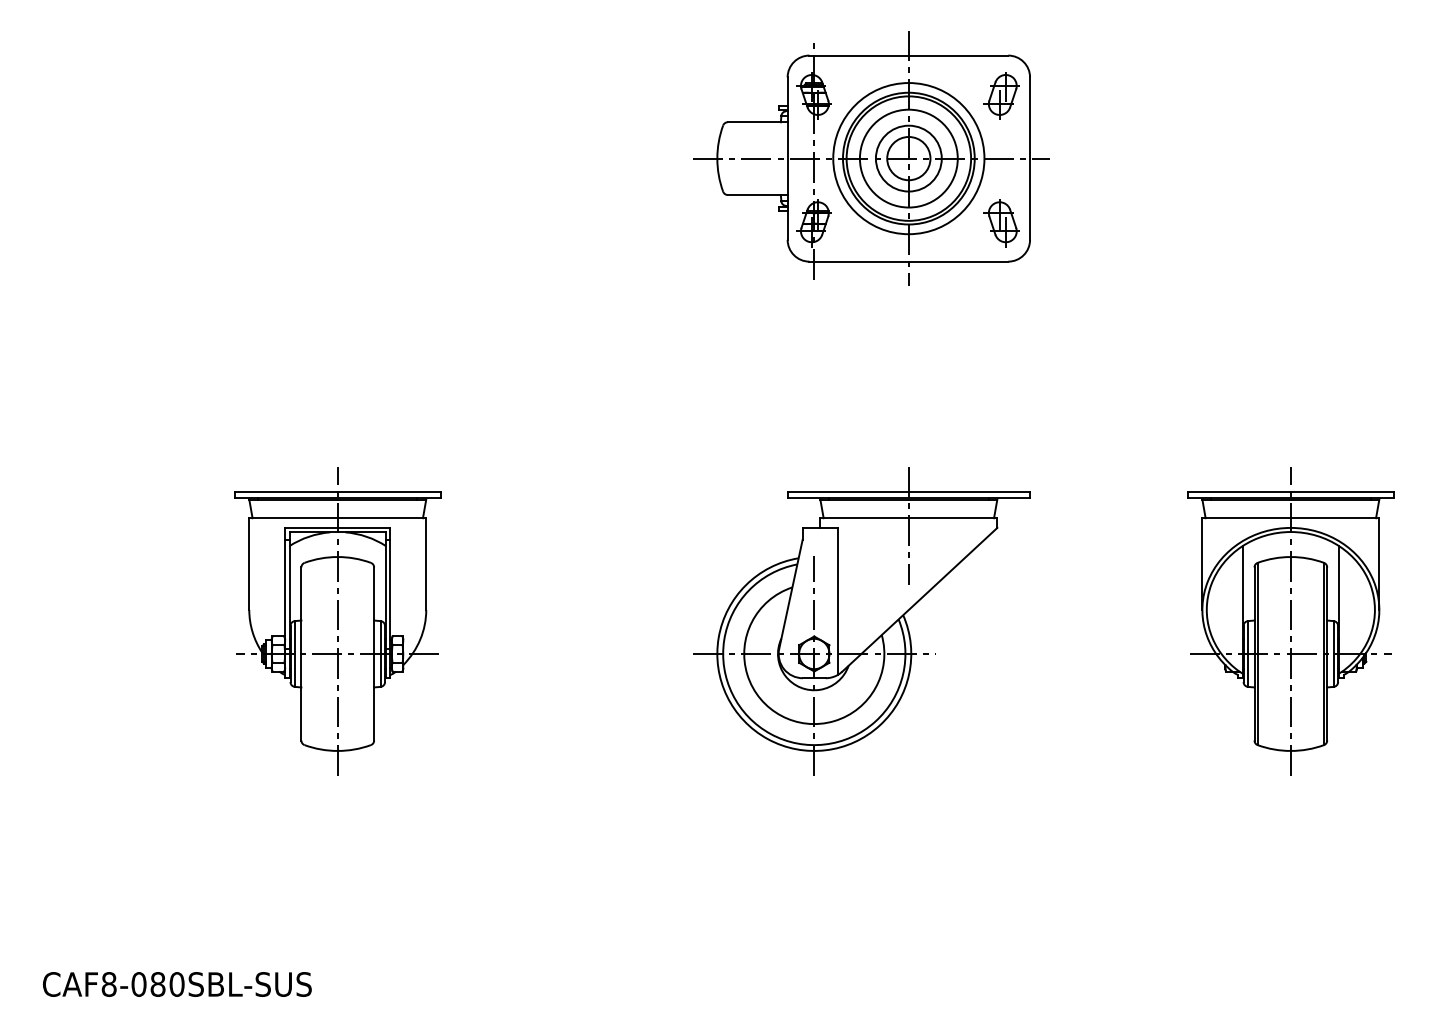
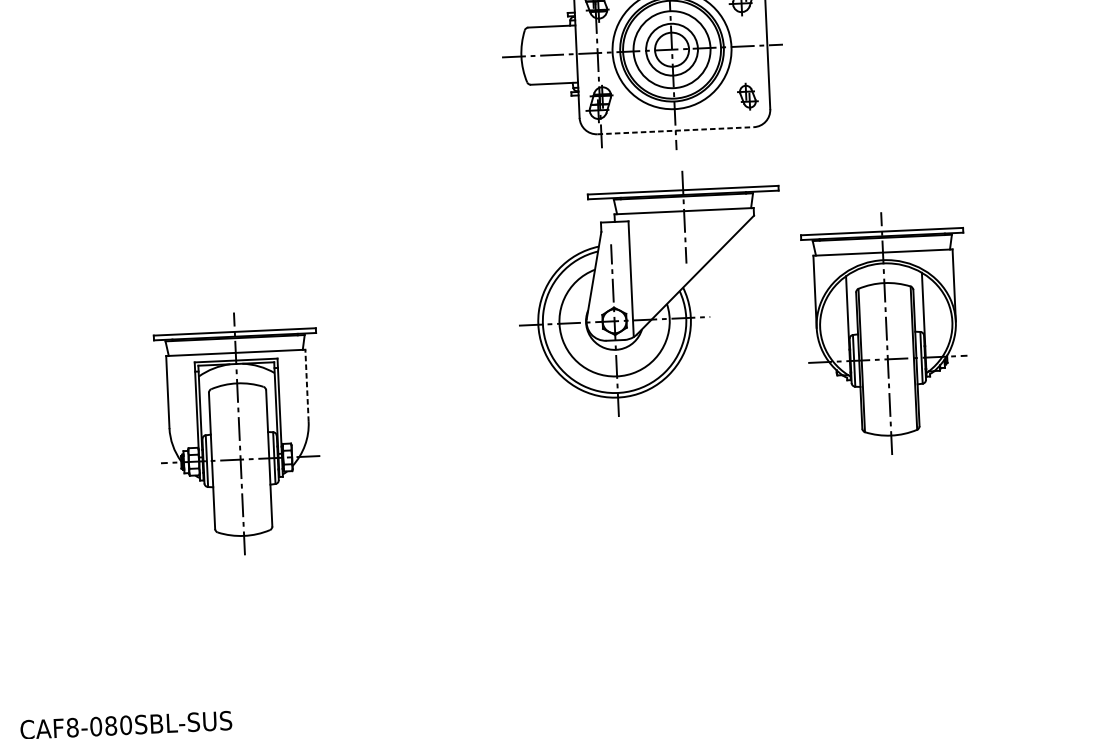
part: (1001, 223) -> (747, 97), size x0.7
line: (909, 261) -> (676, 130), solid -> dashed
line: (426, 564) -> (307, 386), solid -> dashed
part: (861, 621) -> (650, 294), moved
part: (1290, 621) -> (886, 333), moved

